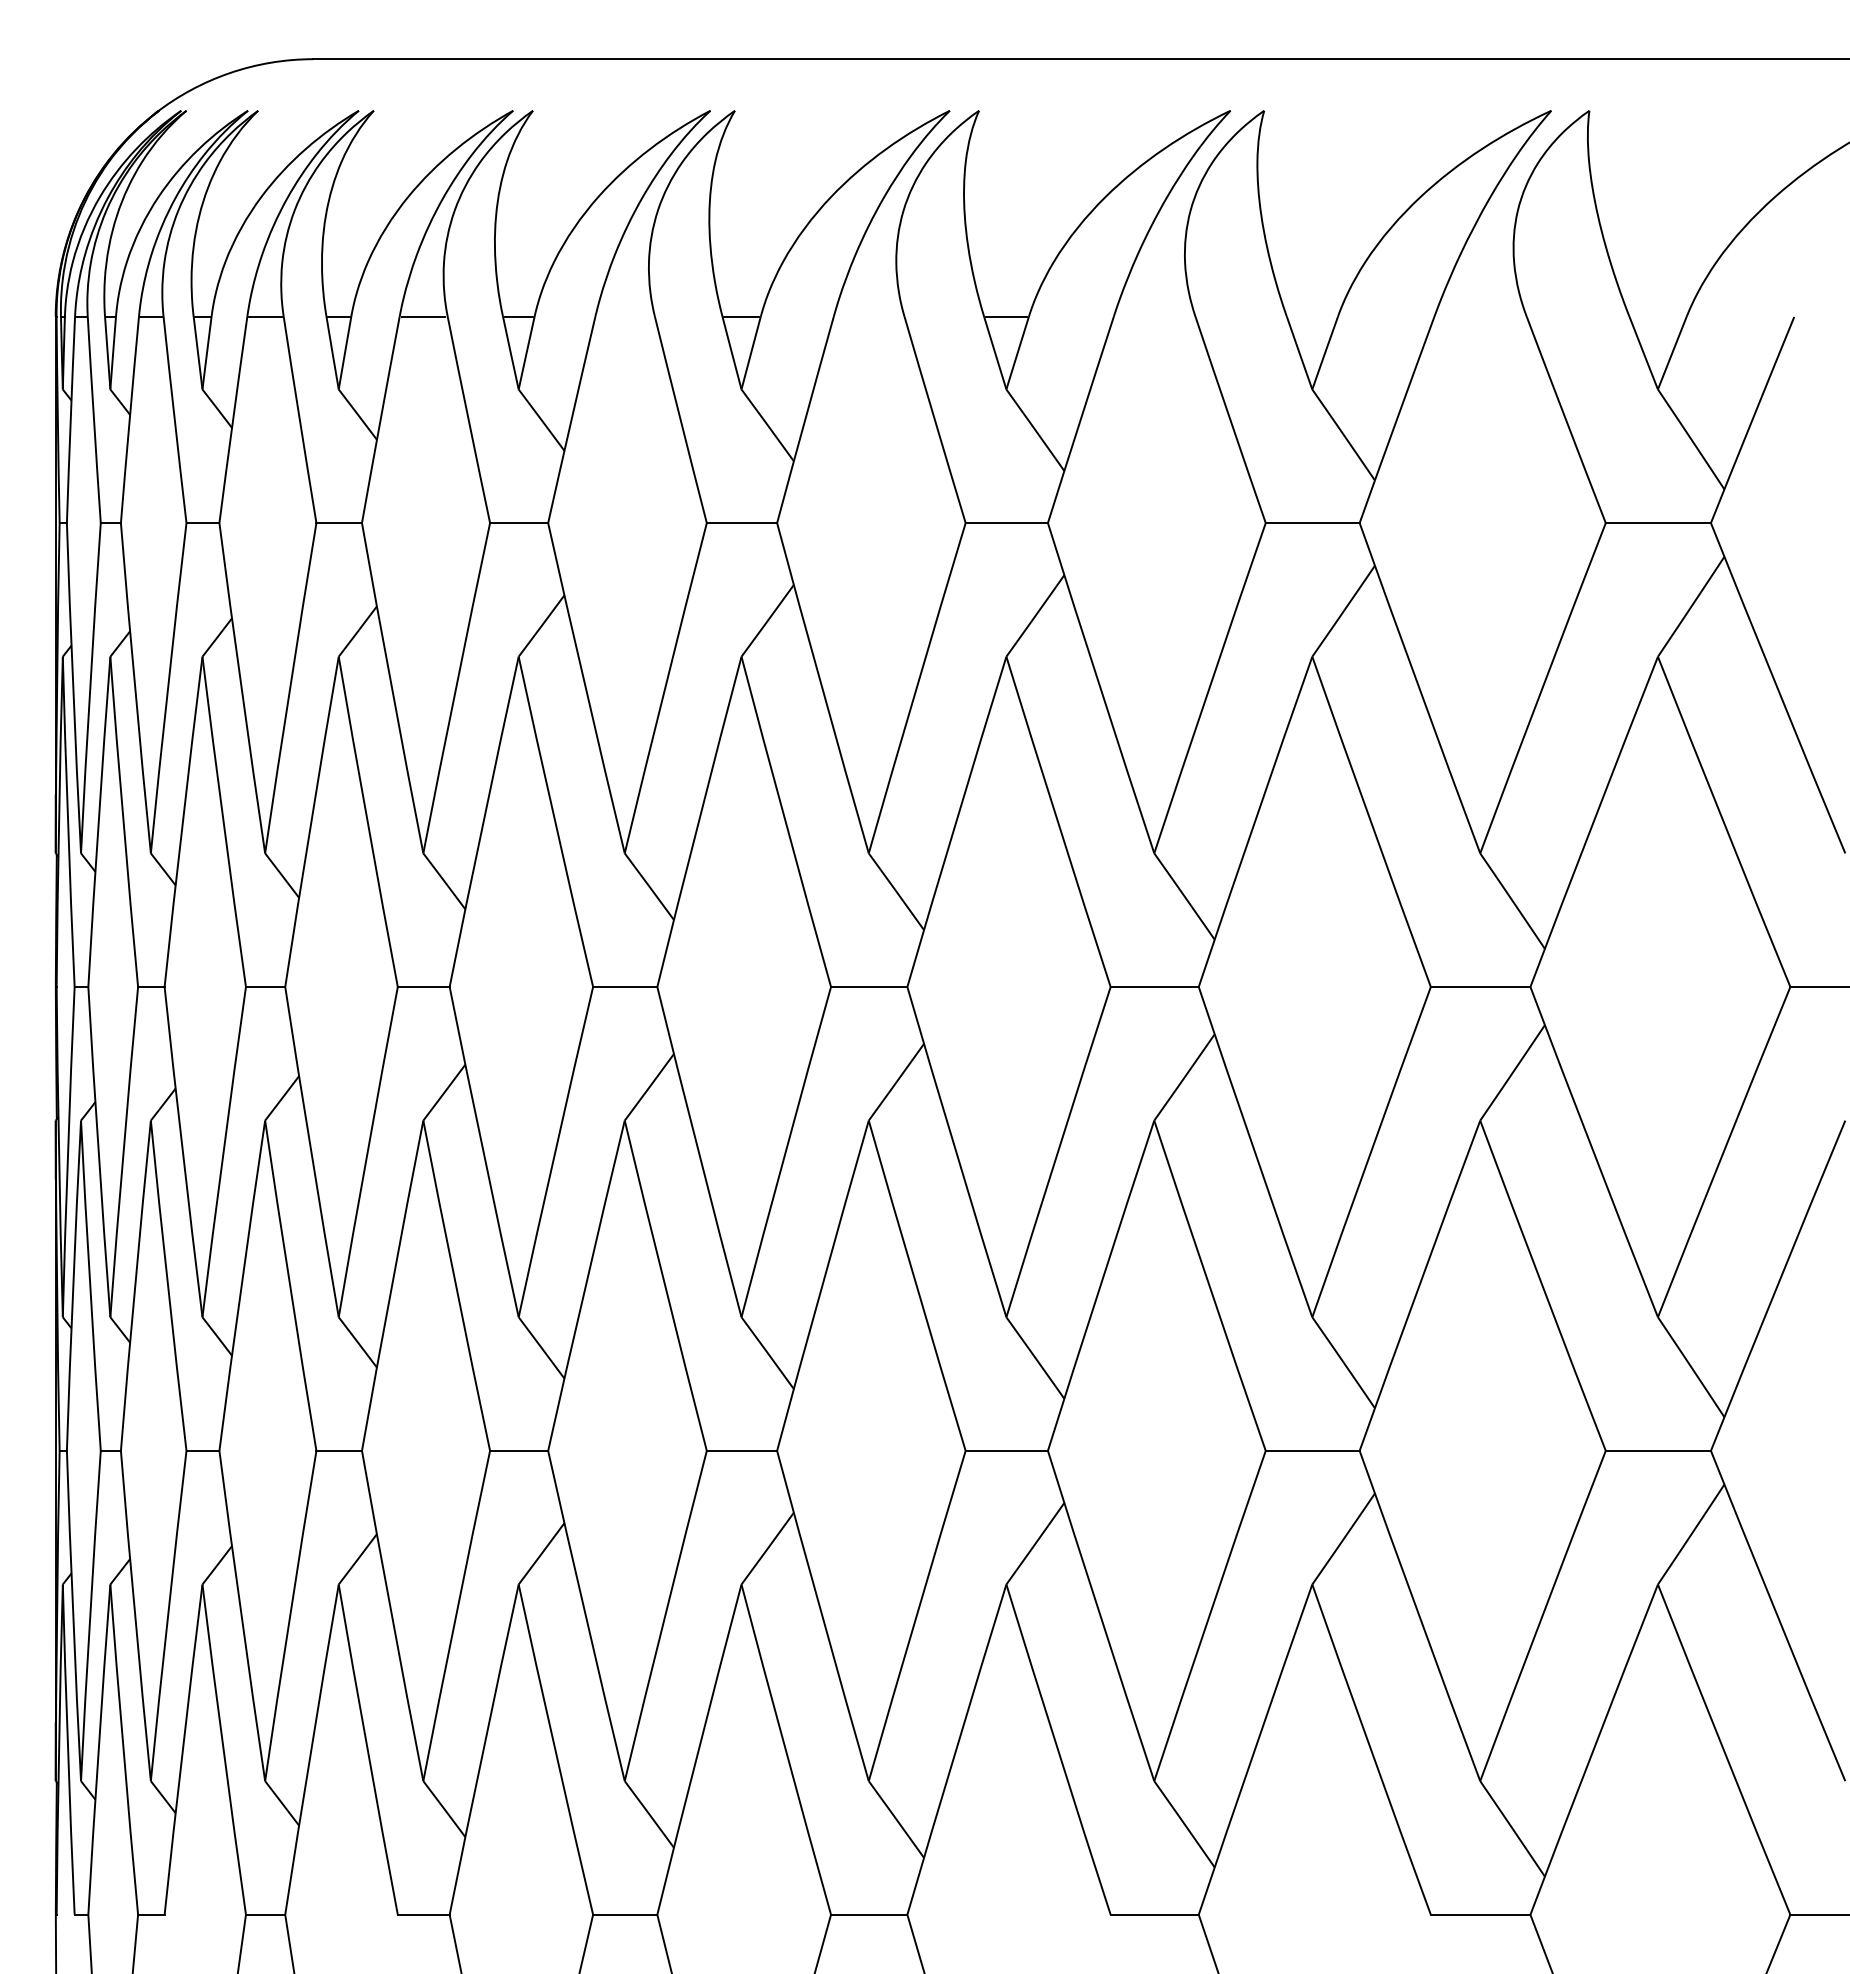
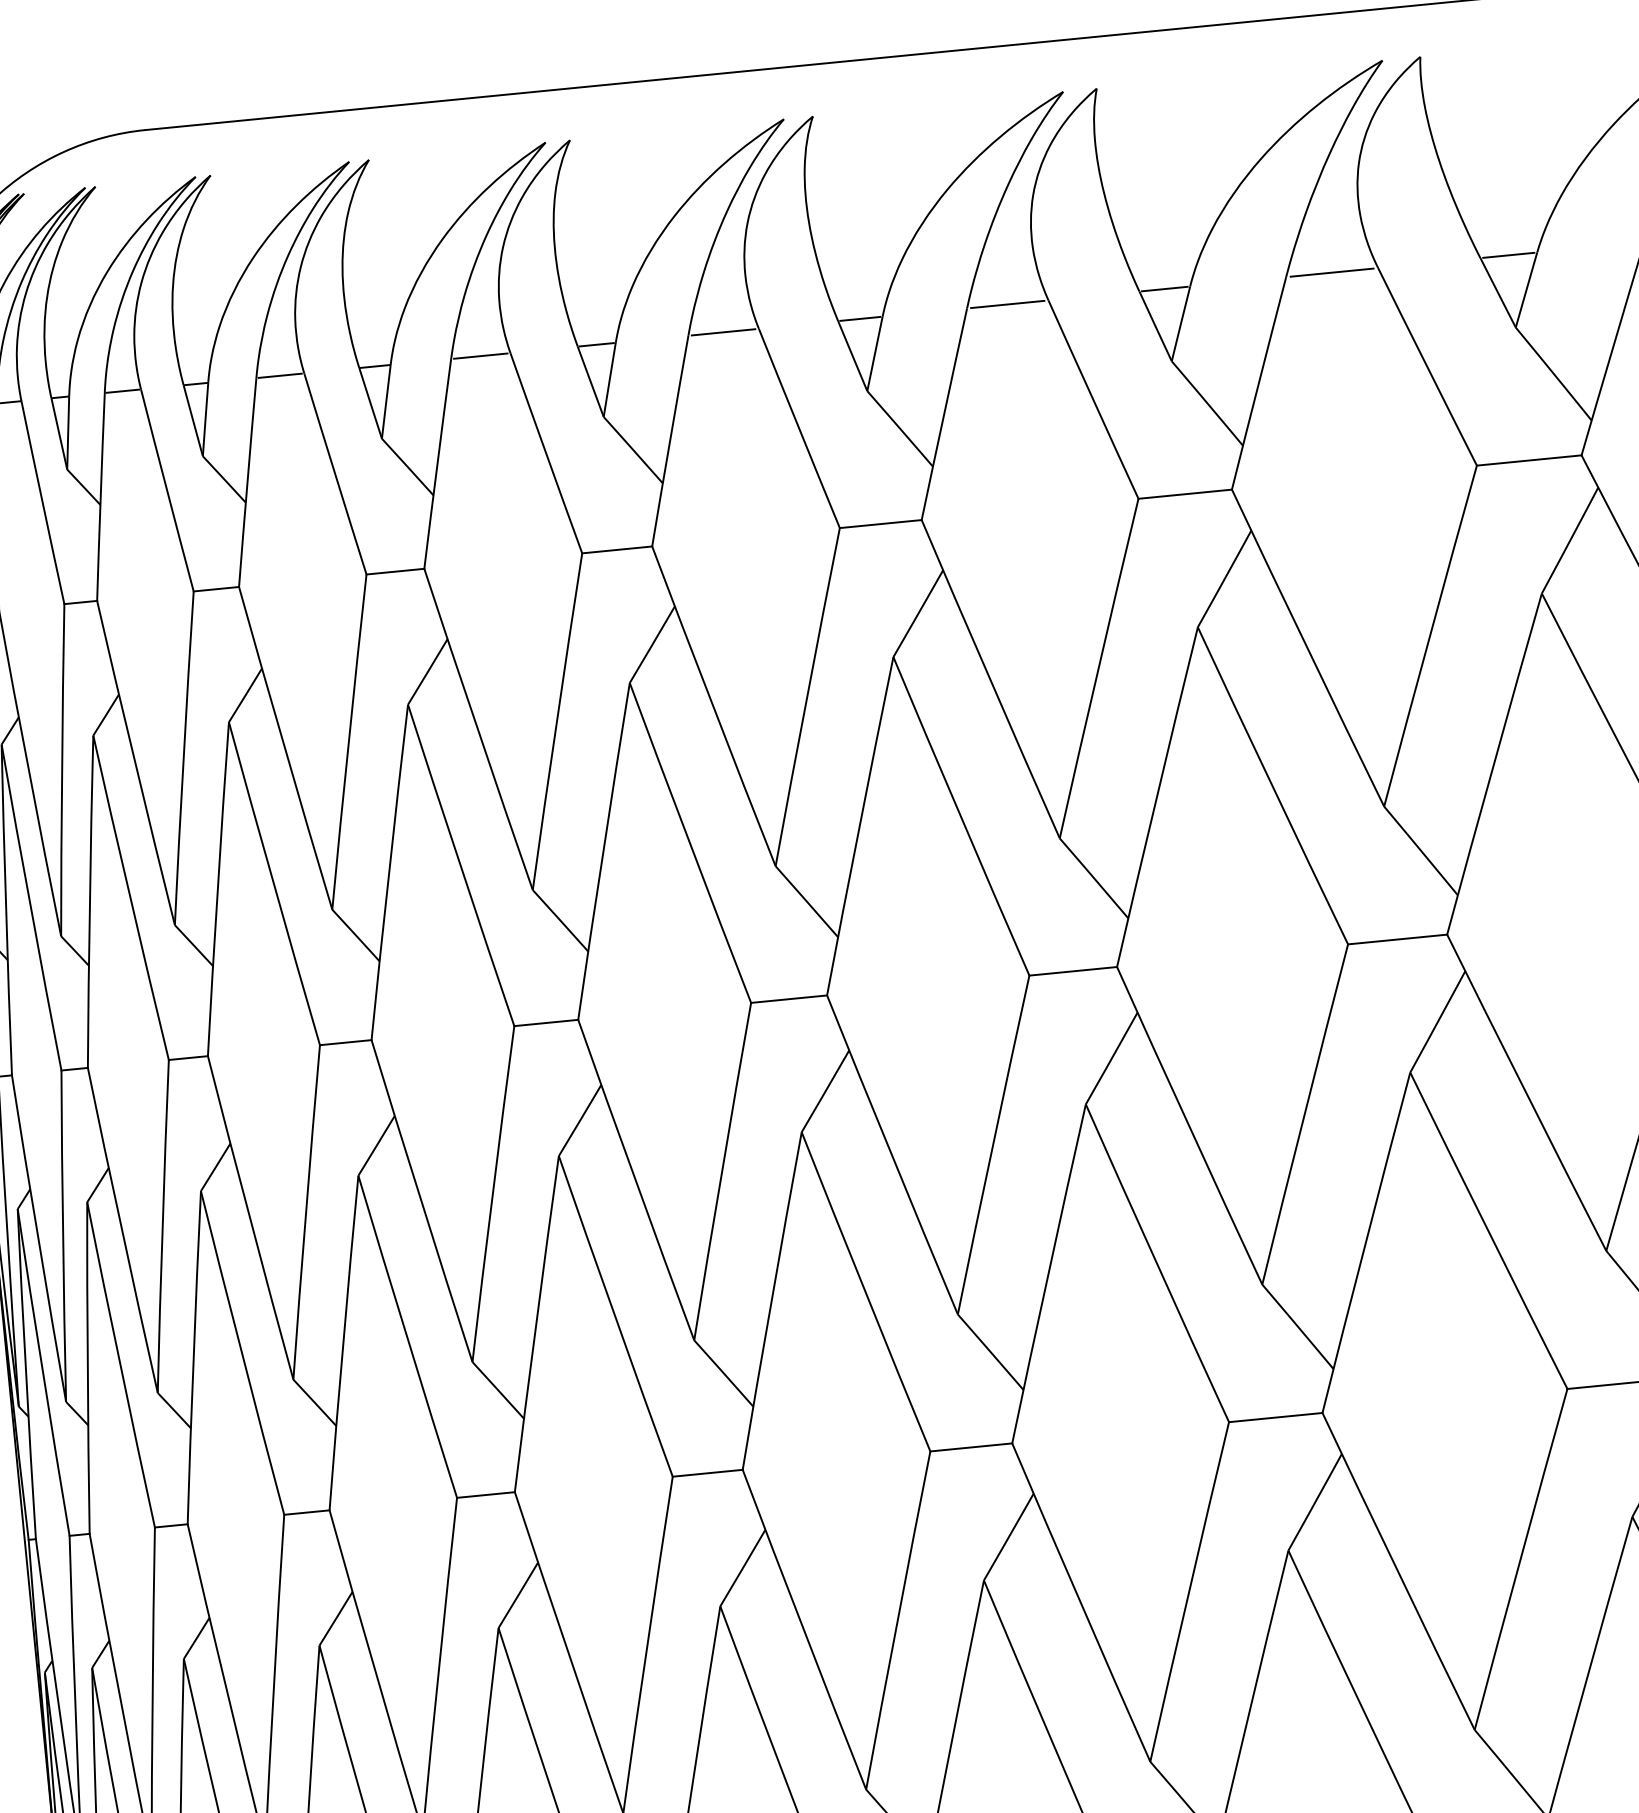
line: (624, 316) -> (480, 355), added
line: (868, 316) -> (722, 331), added
line: (1154, 316) -> (1007, 304), added
line: (1312, 316) -> (1164, 288), added
line: (1480, 316) -> (1332, 272), added
line: (1657, 316) -> (1508, 254), added

